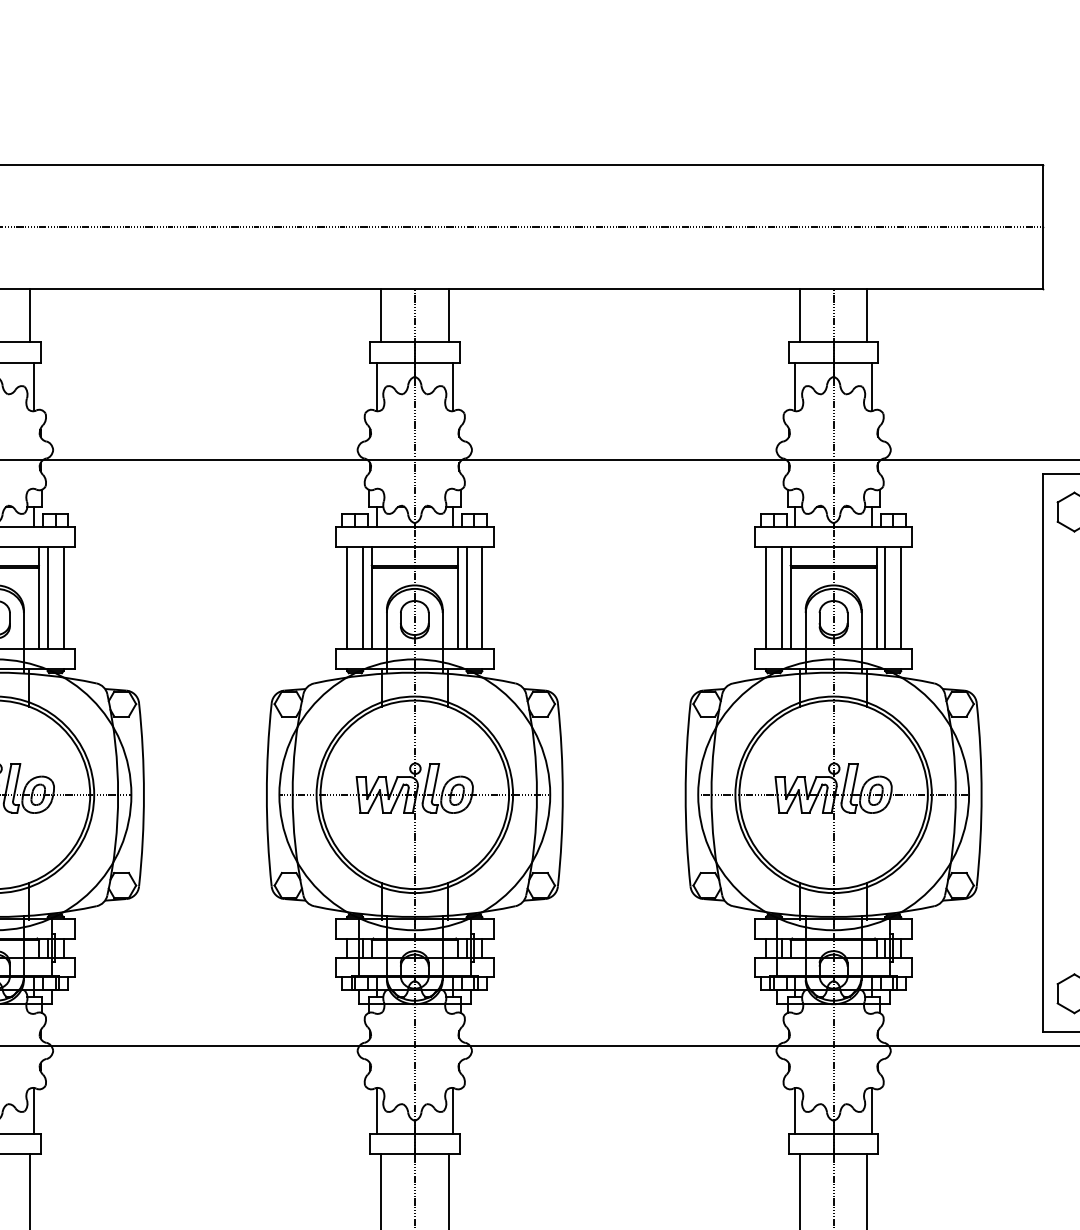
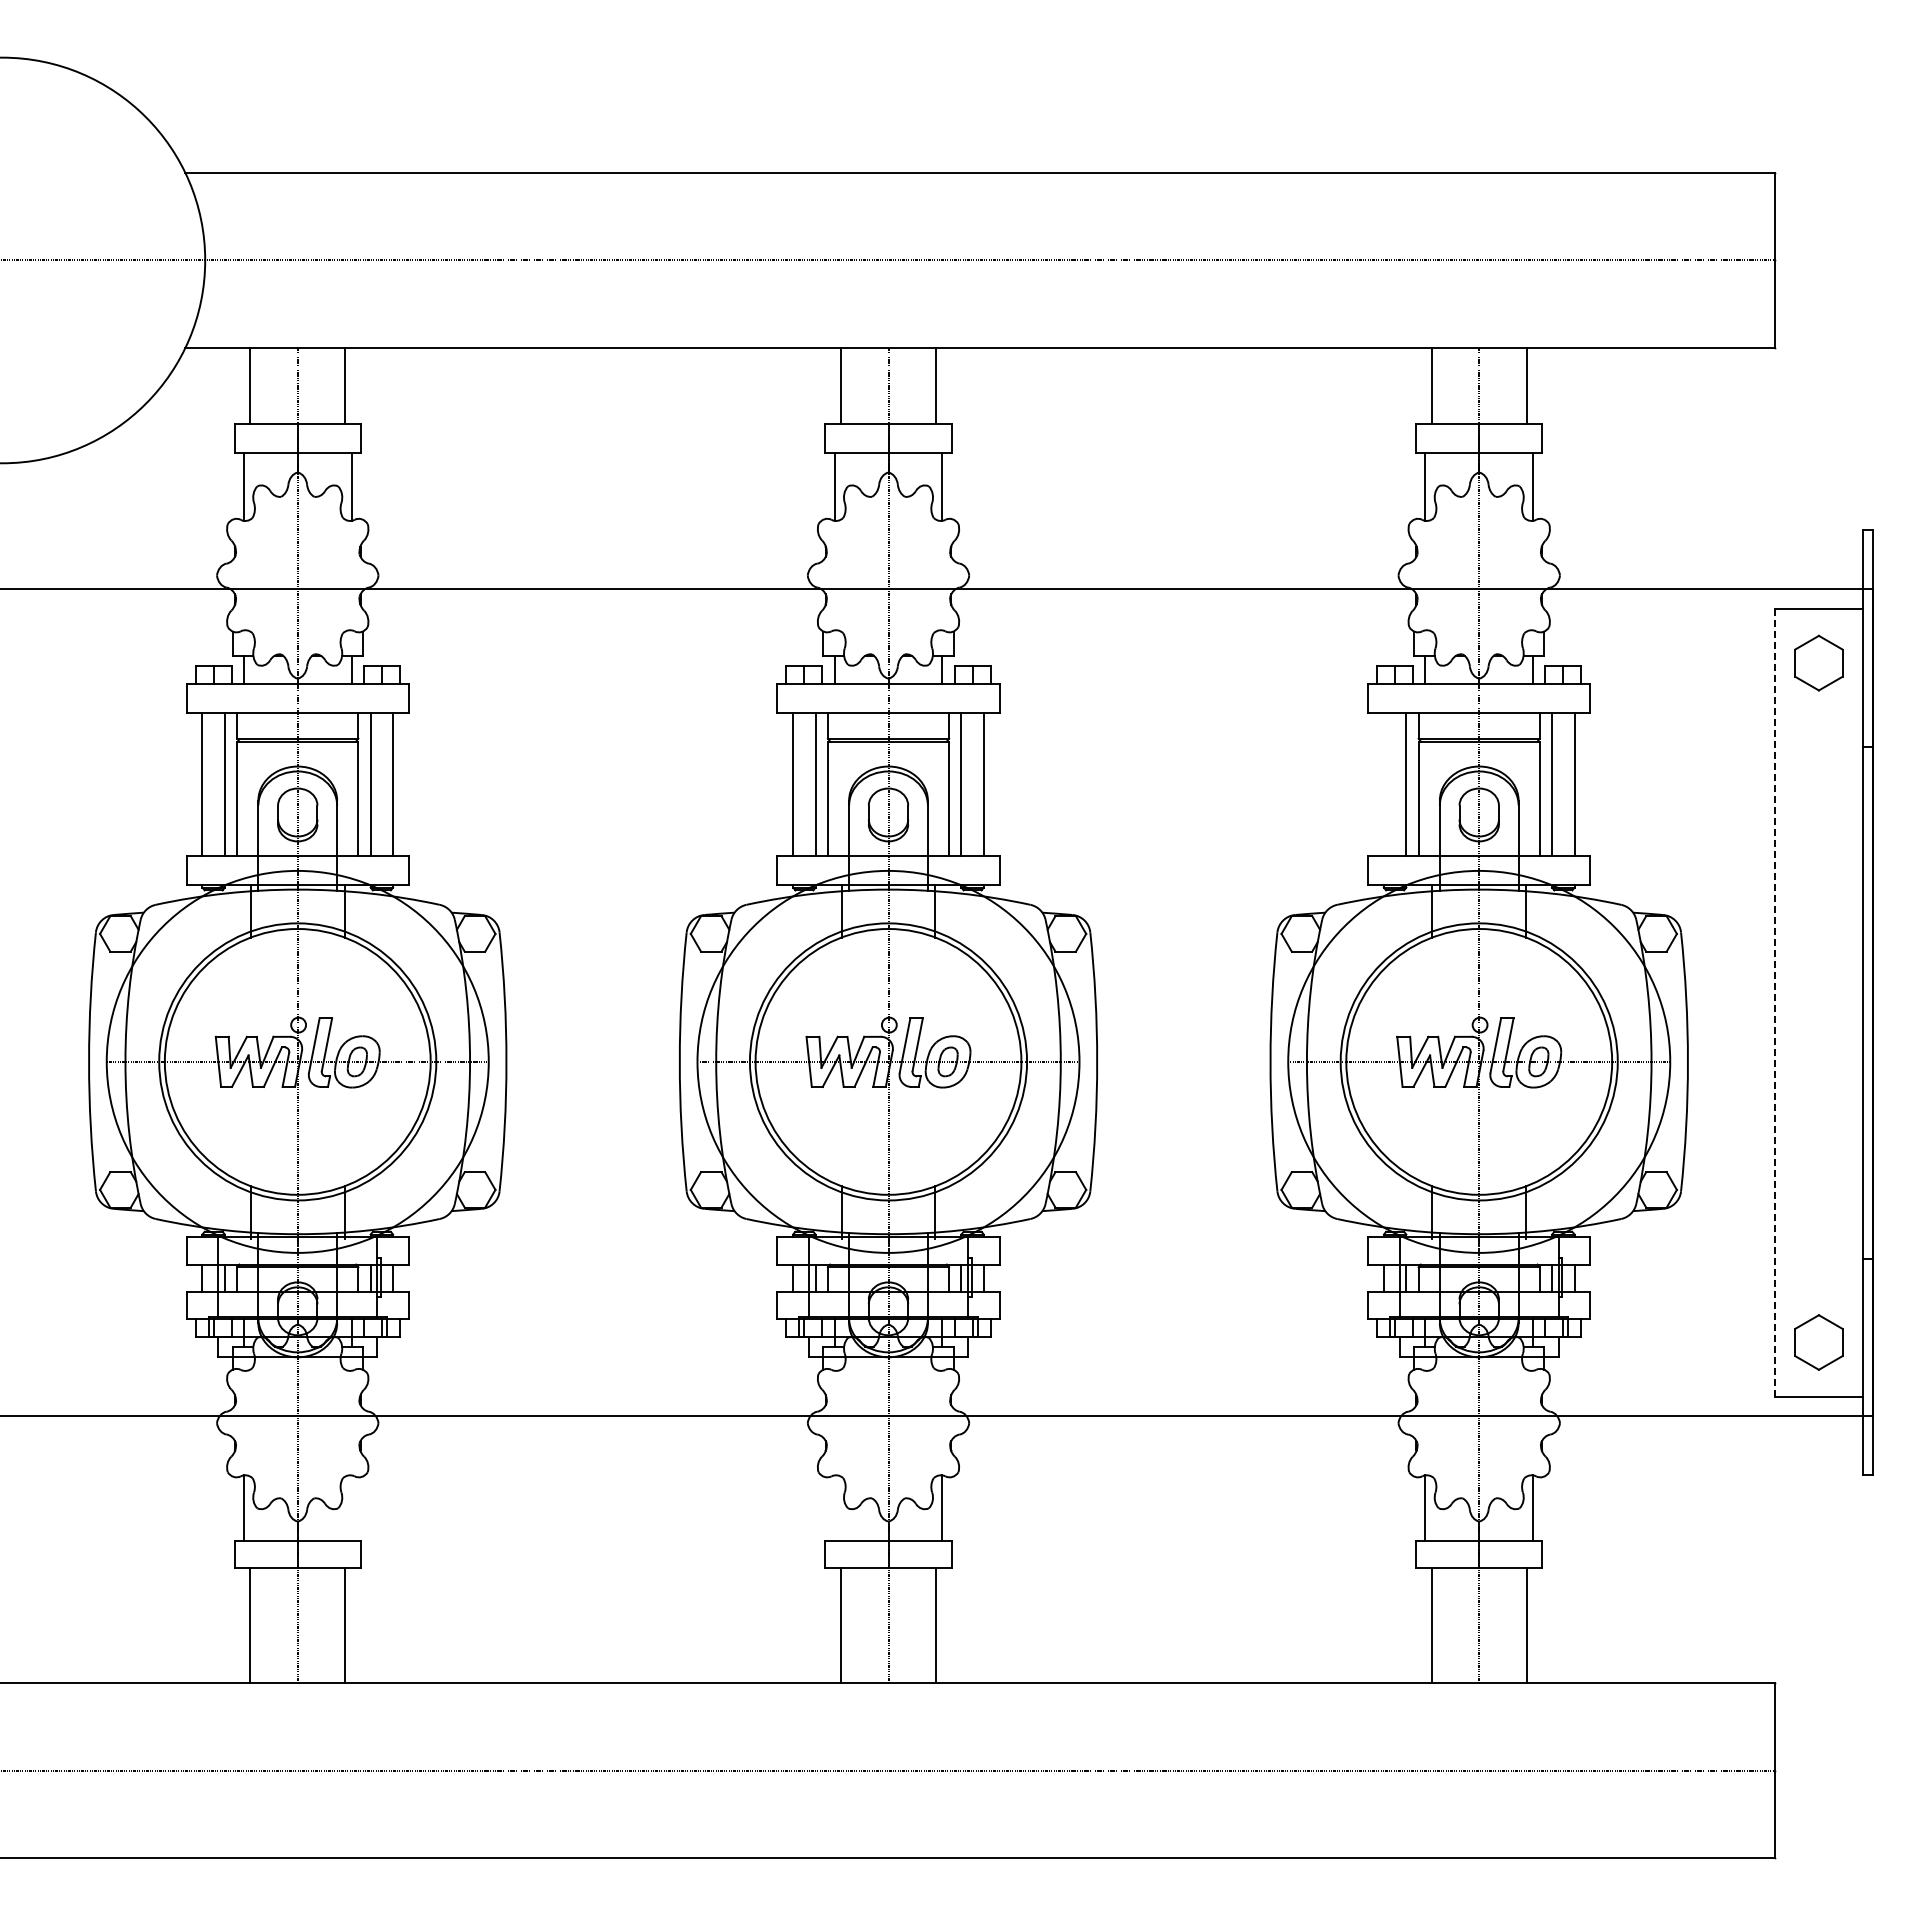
line: (765, 598) -> (1383, 784), removed
line: (1042, 752) -> (1774, 1002), solid -> dashed
line: (34, 1110) -> (351, 1507), removed
line: (376, 1110) -> (834, 1507), removed

